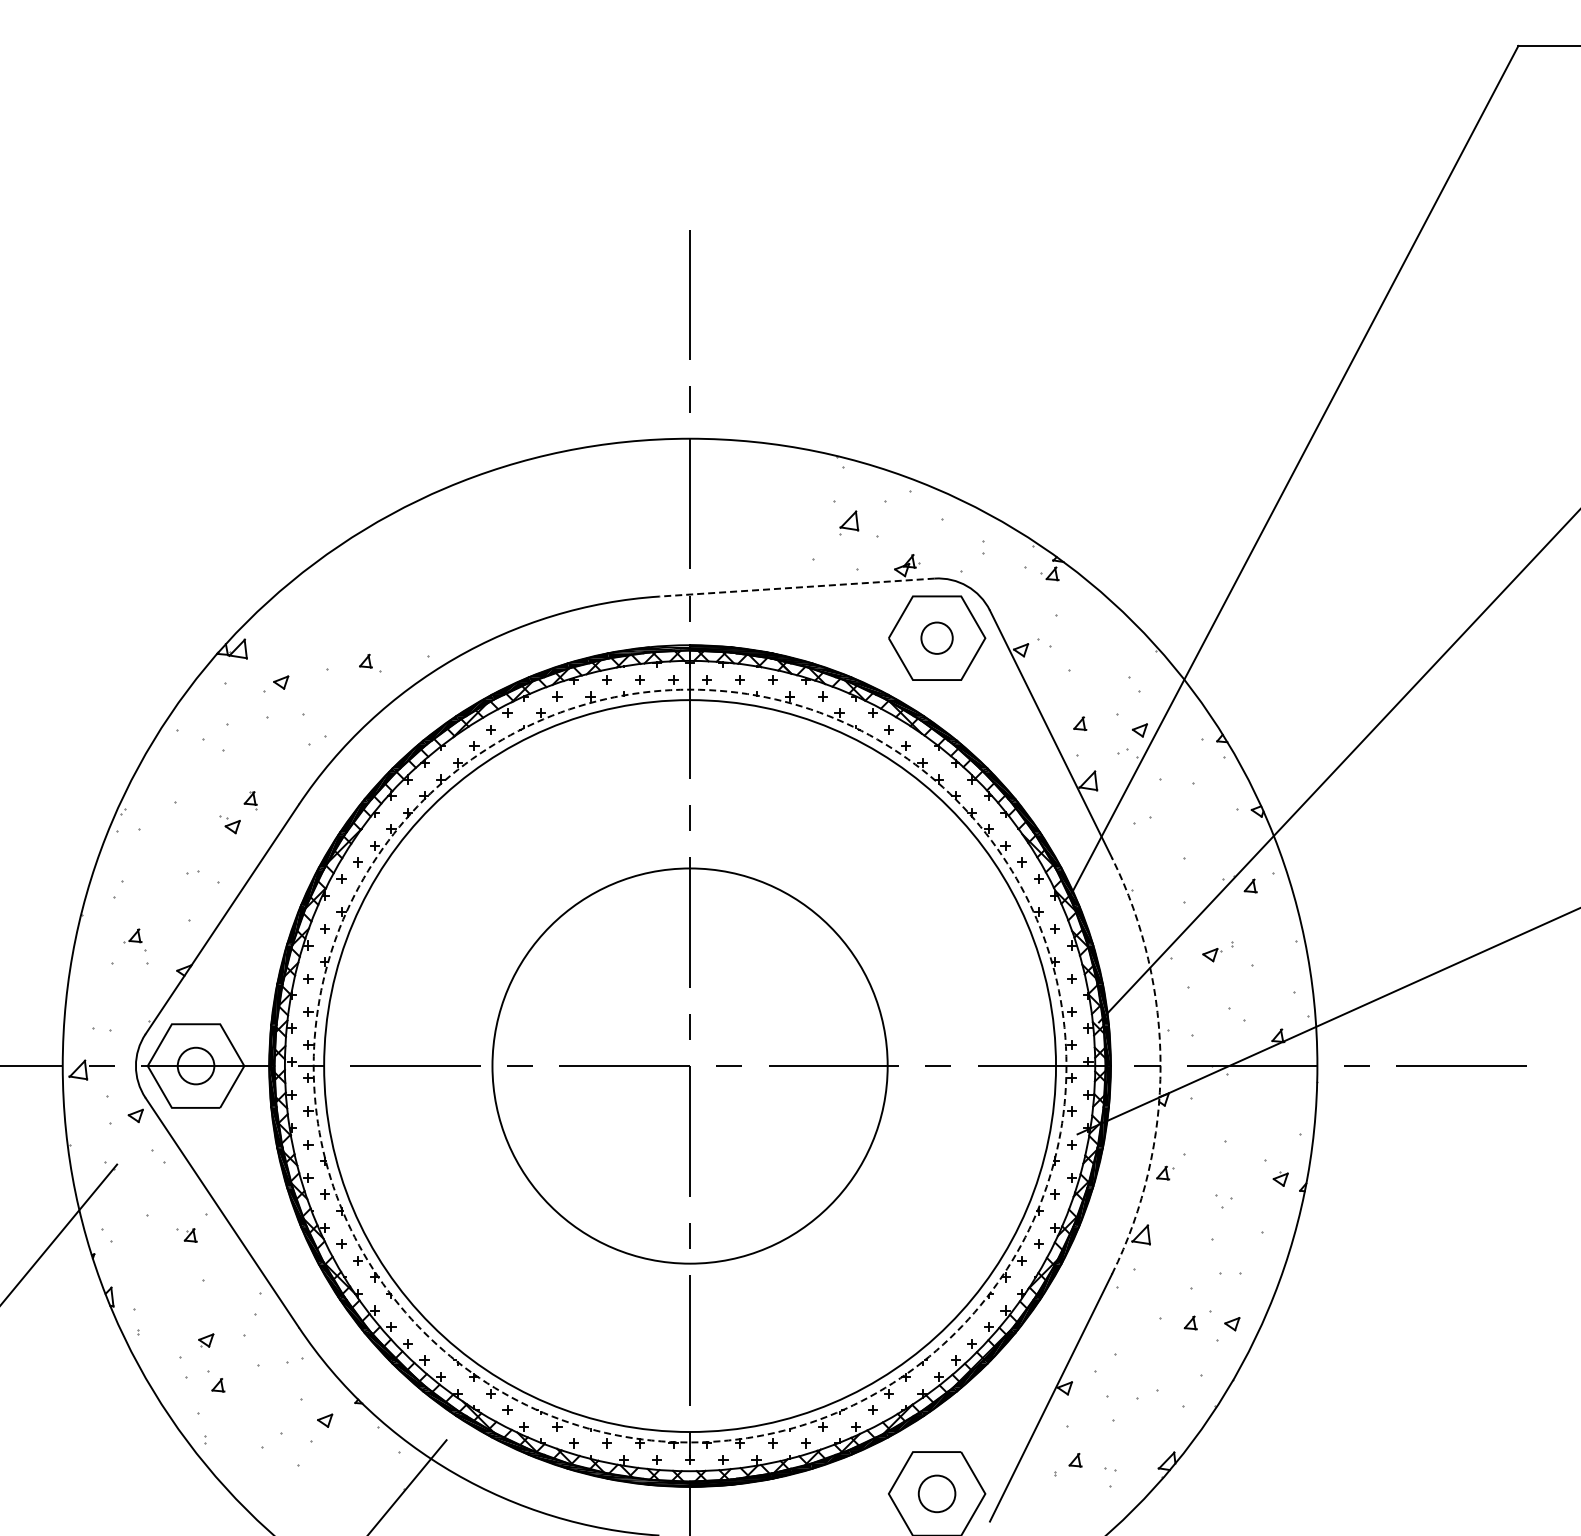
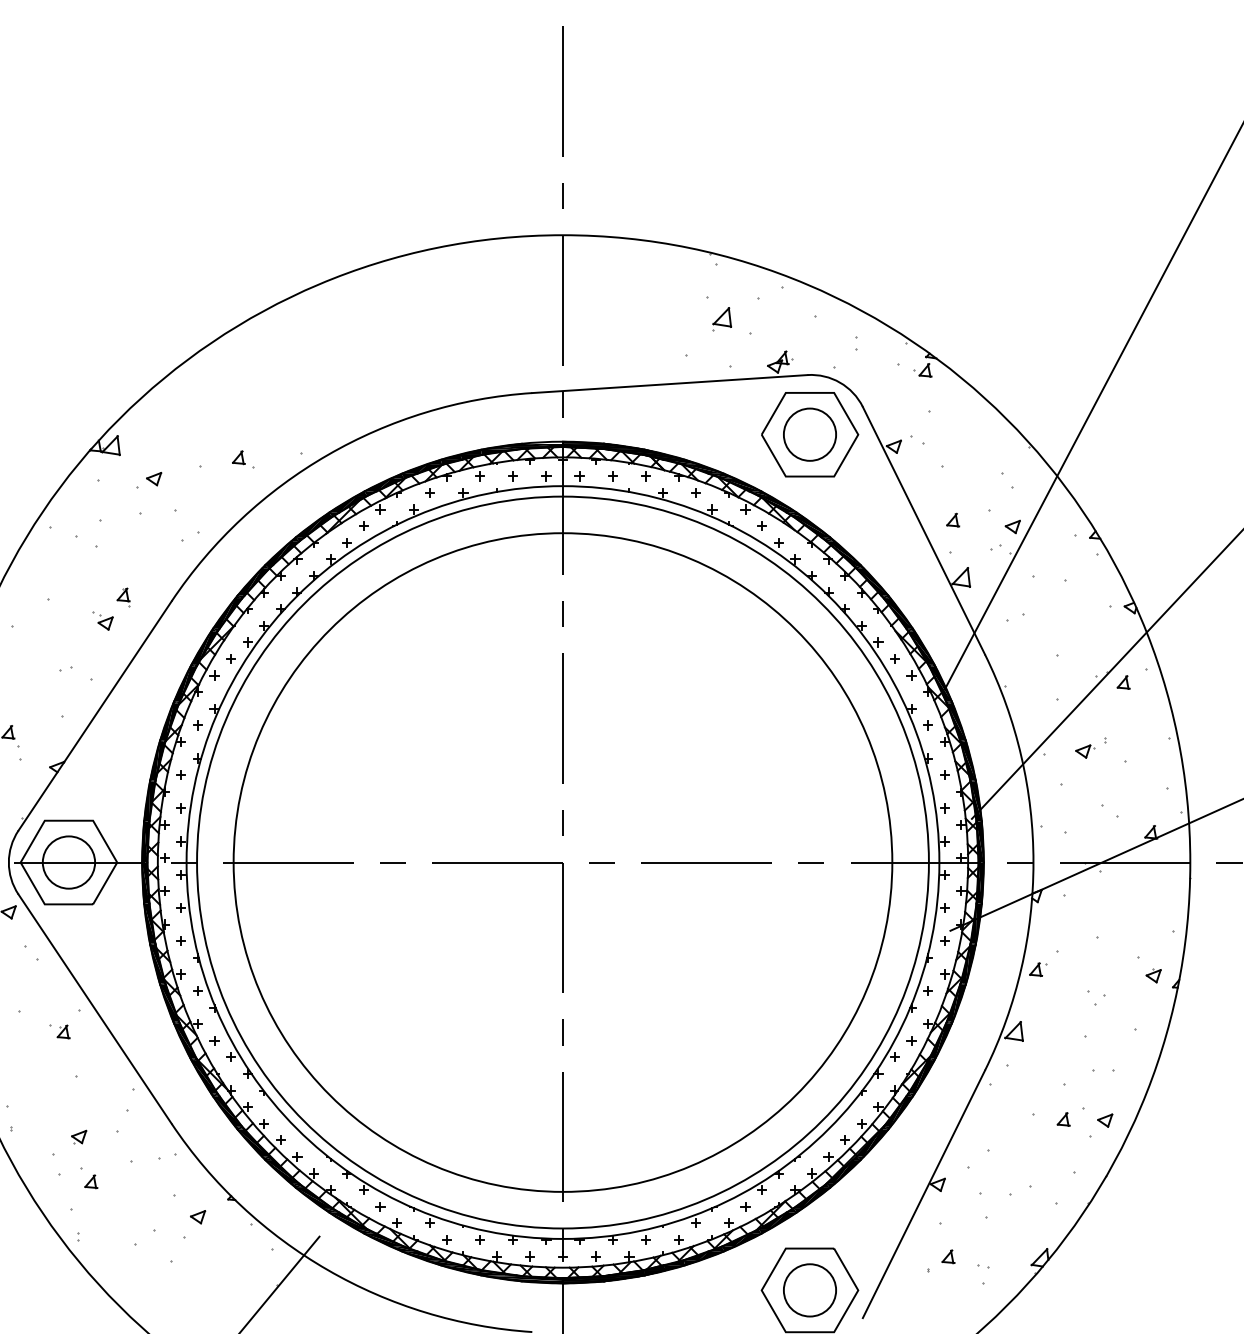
line: (797, 587) -> (670, 383), dashed -> solid
circle: (936, 638) -> (809, 434), size x1.67
circle: (195, 1065) -> (68, 861), size x1.43
circle: (689, 1065) -> (562, 861), dashed -> solid
circle: (689, 1065) -> (562, 861), size x1.67
arc: (1160, 1066) -> (1033, 862), dashed -> solid
circle: (936, 1493) -> (809, 1289), size x1.43

